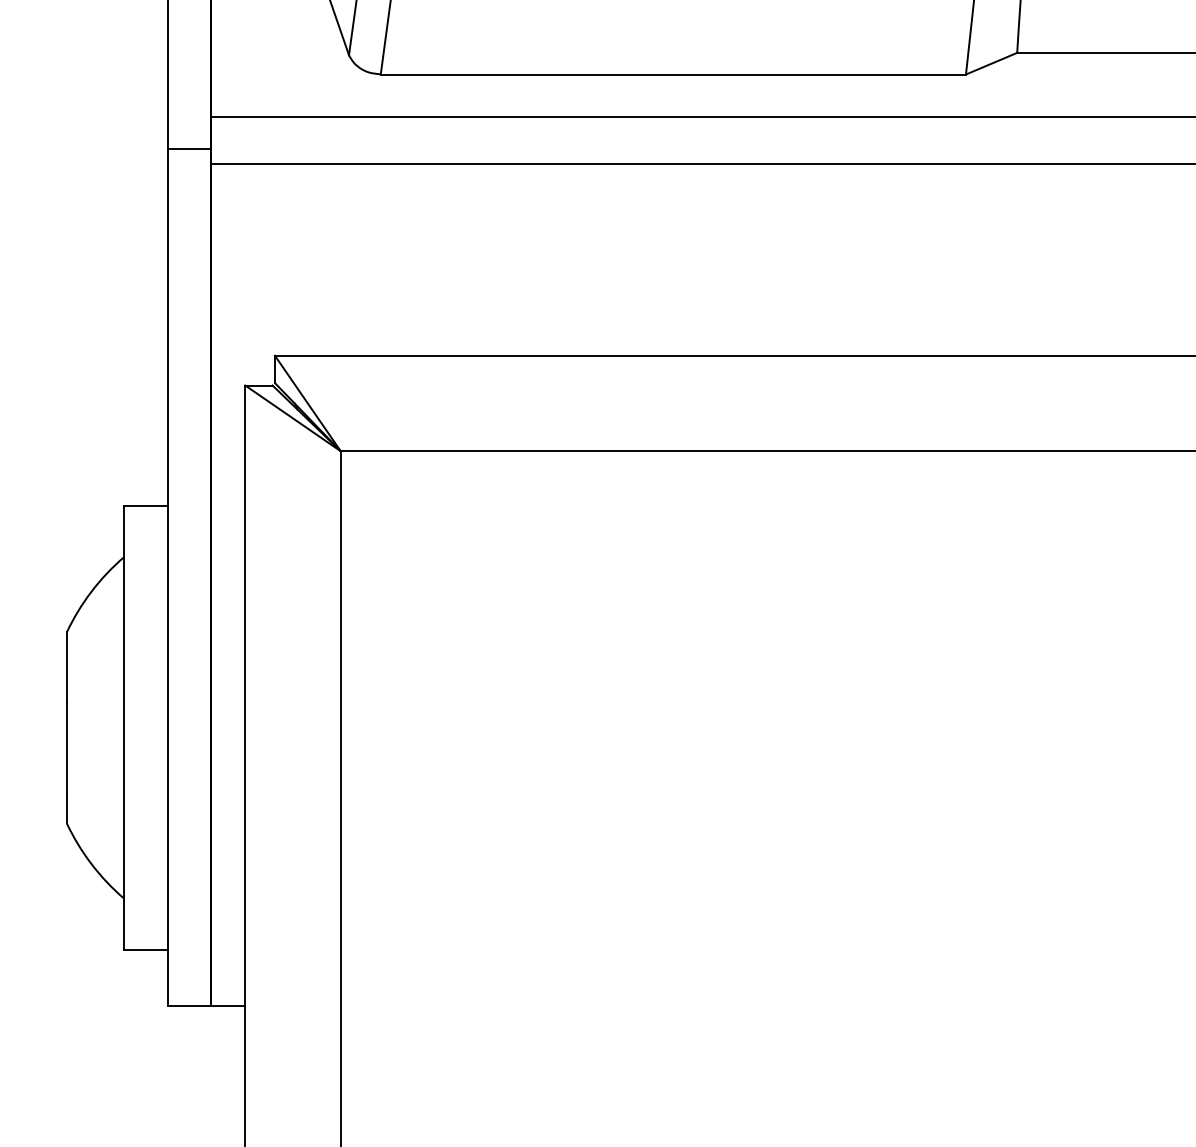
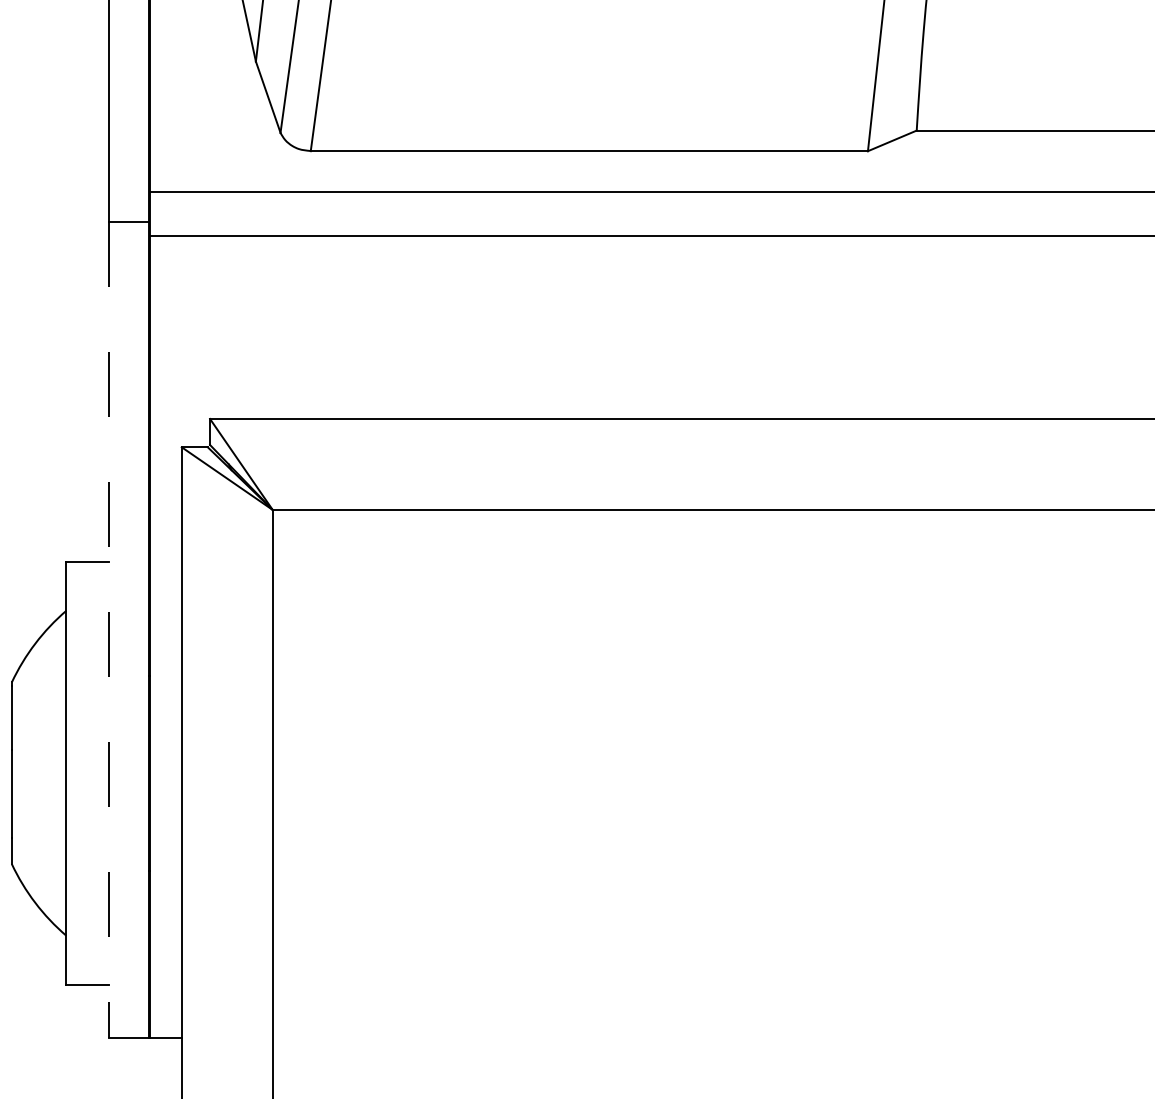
line: (168, 577) -> (108, 630), solid -> dashed

